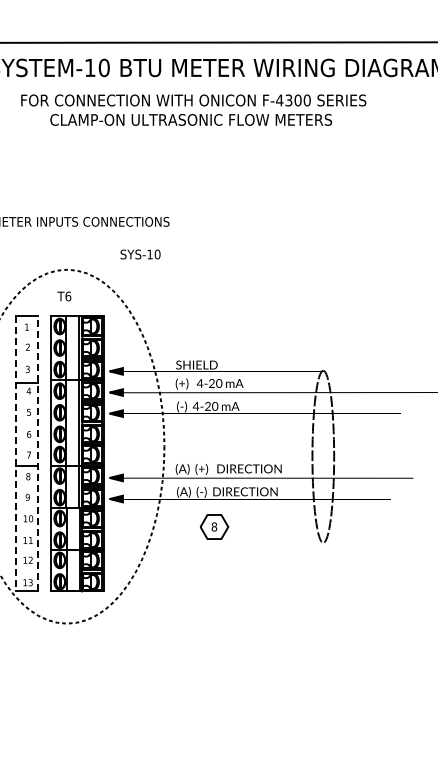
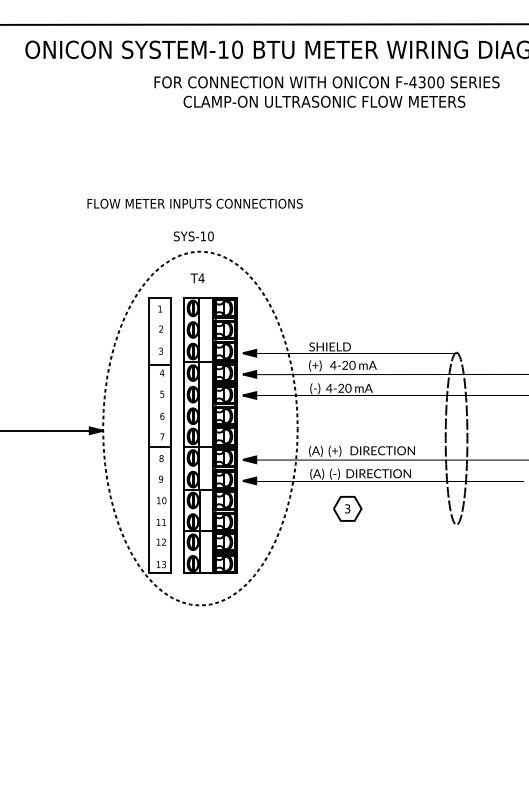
text: (140, 254) -> (193, 236), moved
text: (68, 296) -> (201, 278), T6 -> T4
line: (16, 453) -> (149, 435), dashed -> solid
line: (37, 453) -> (170, 435), dashed -> solid
text: (214, 526) -> (347, 508), 8 -> 3

